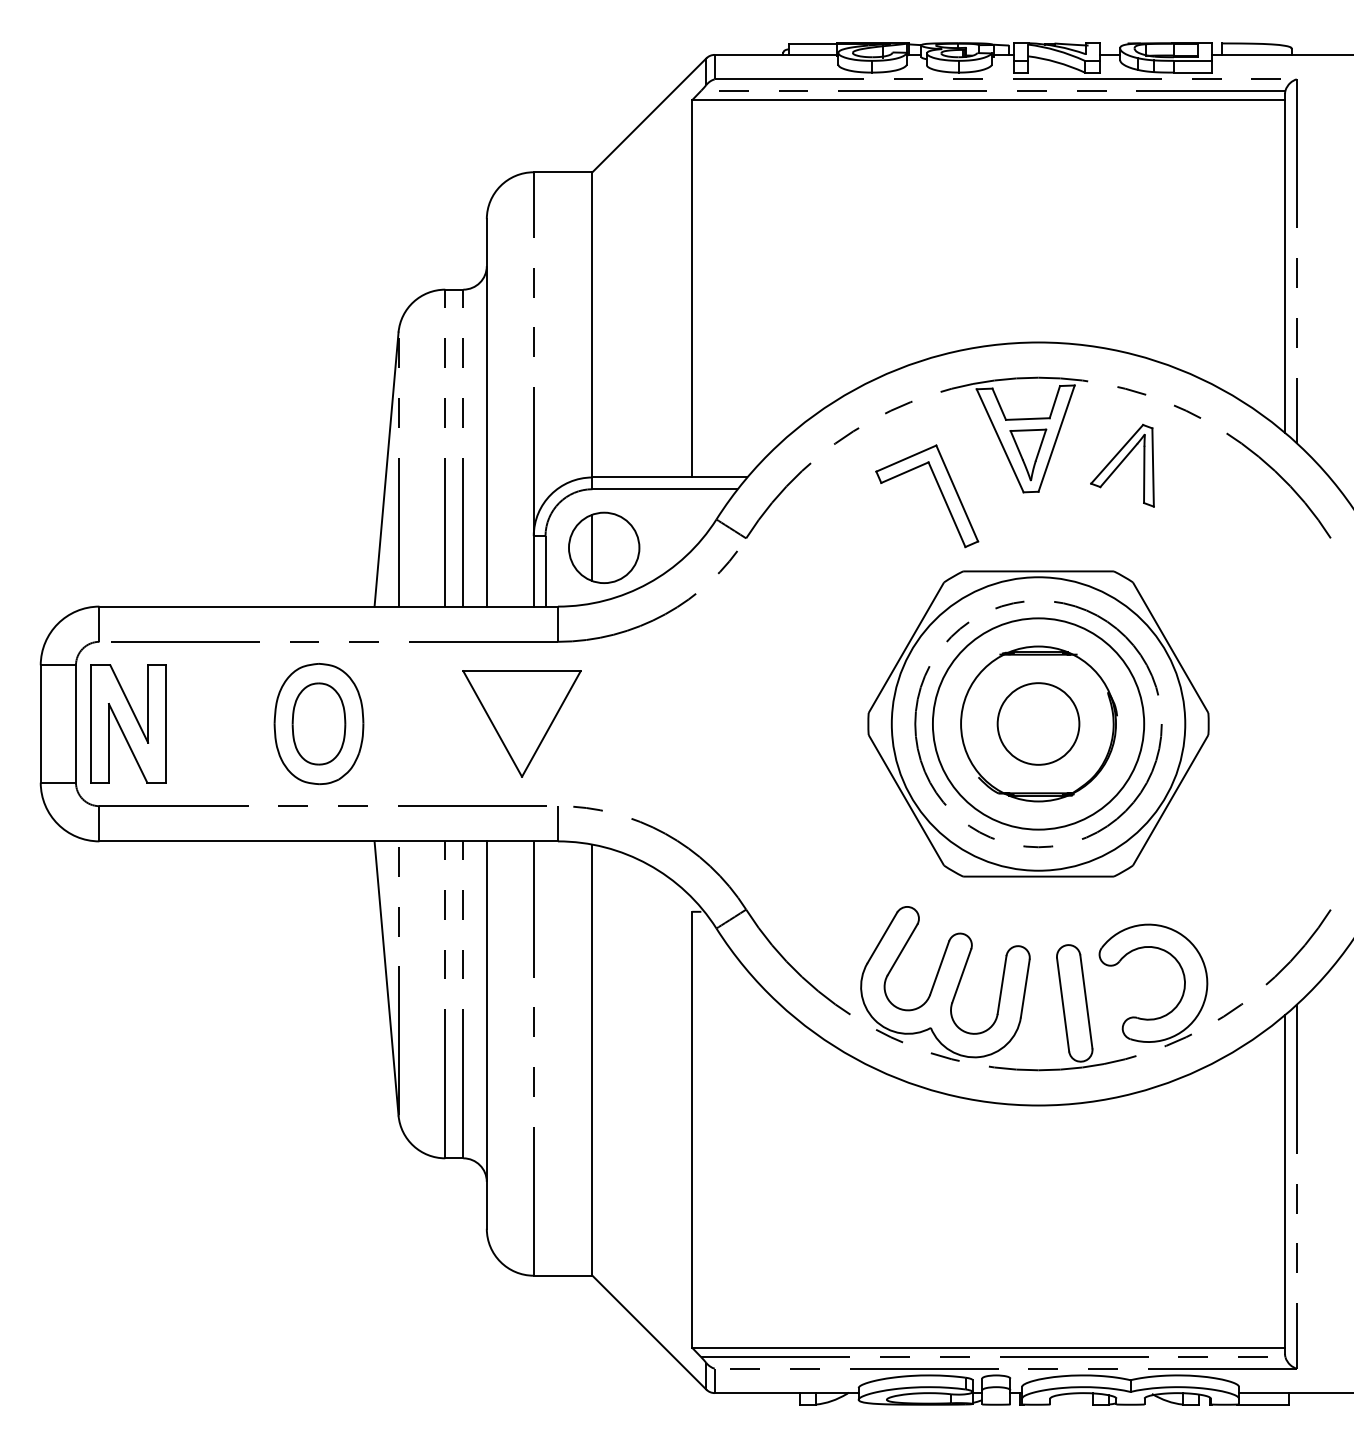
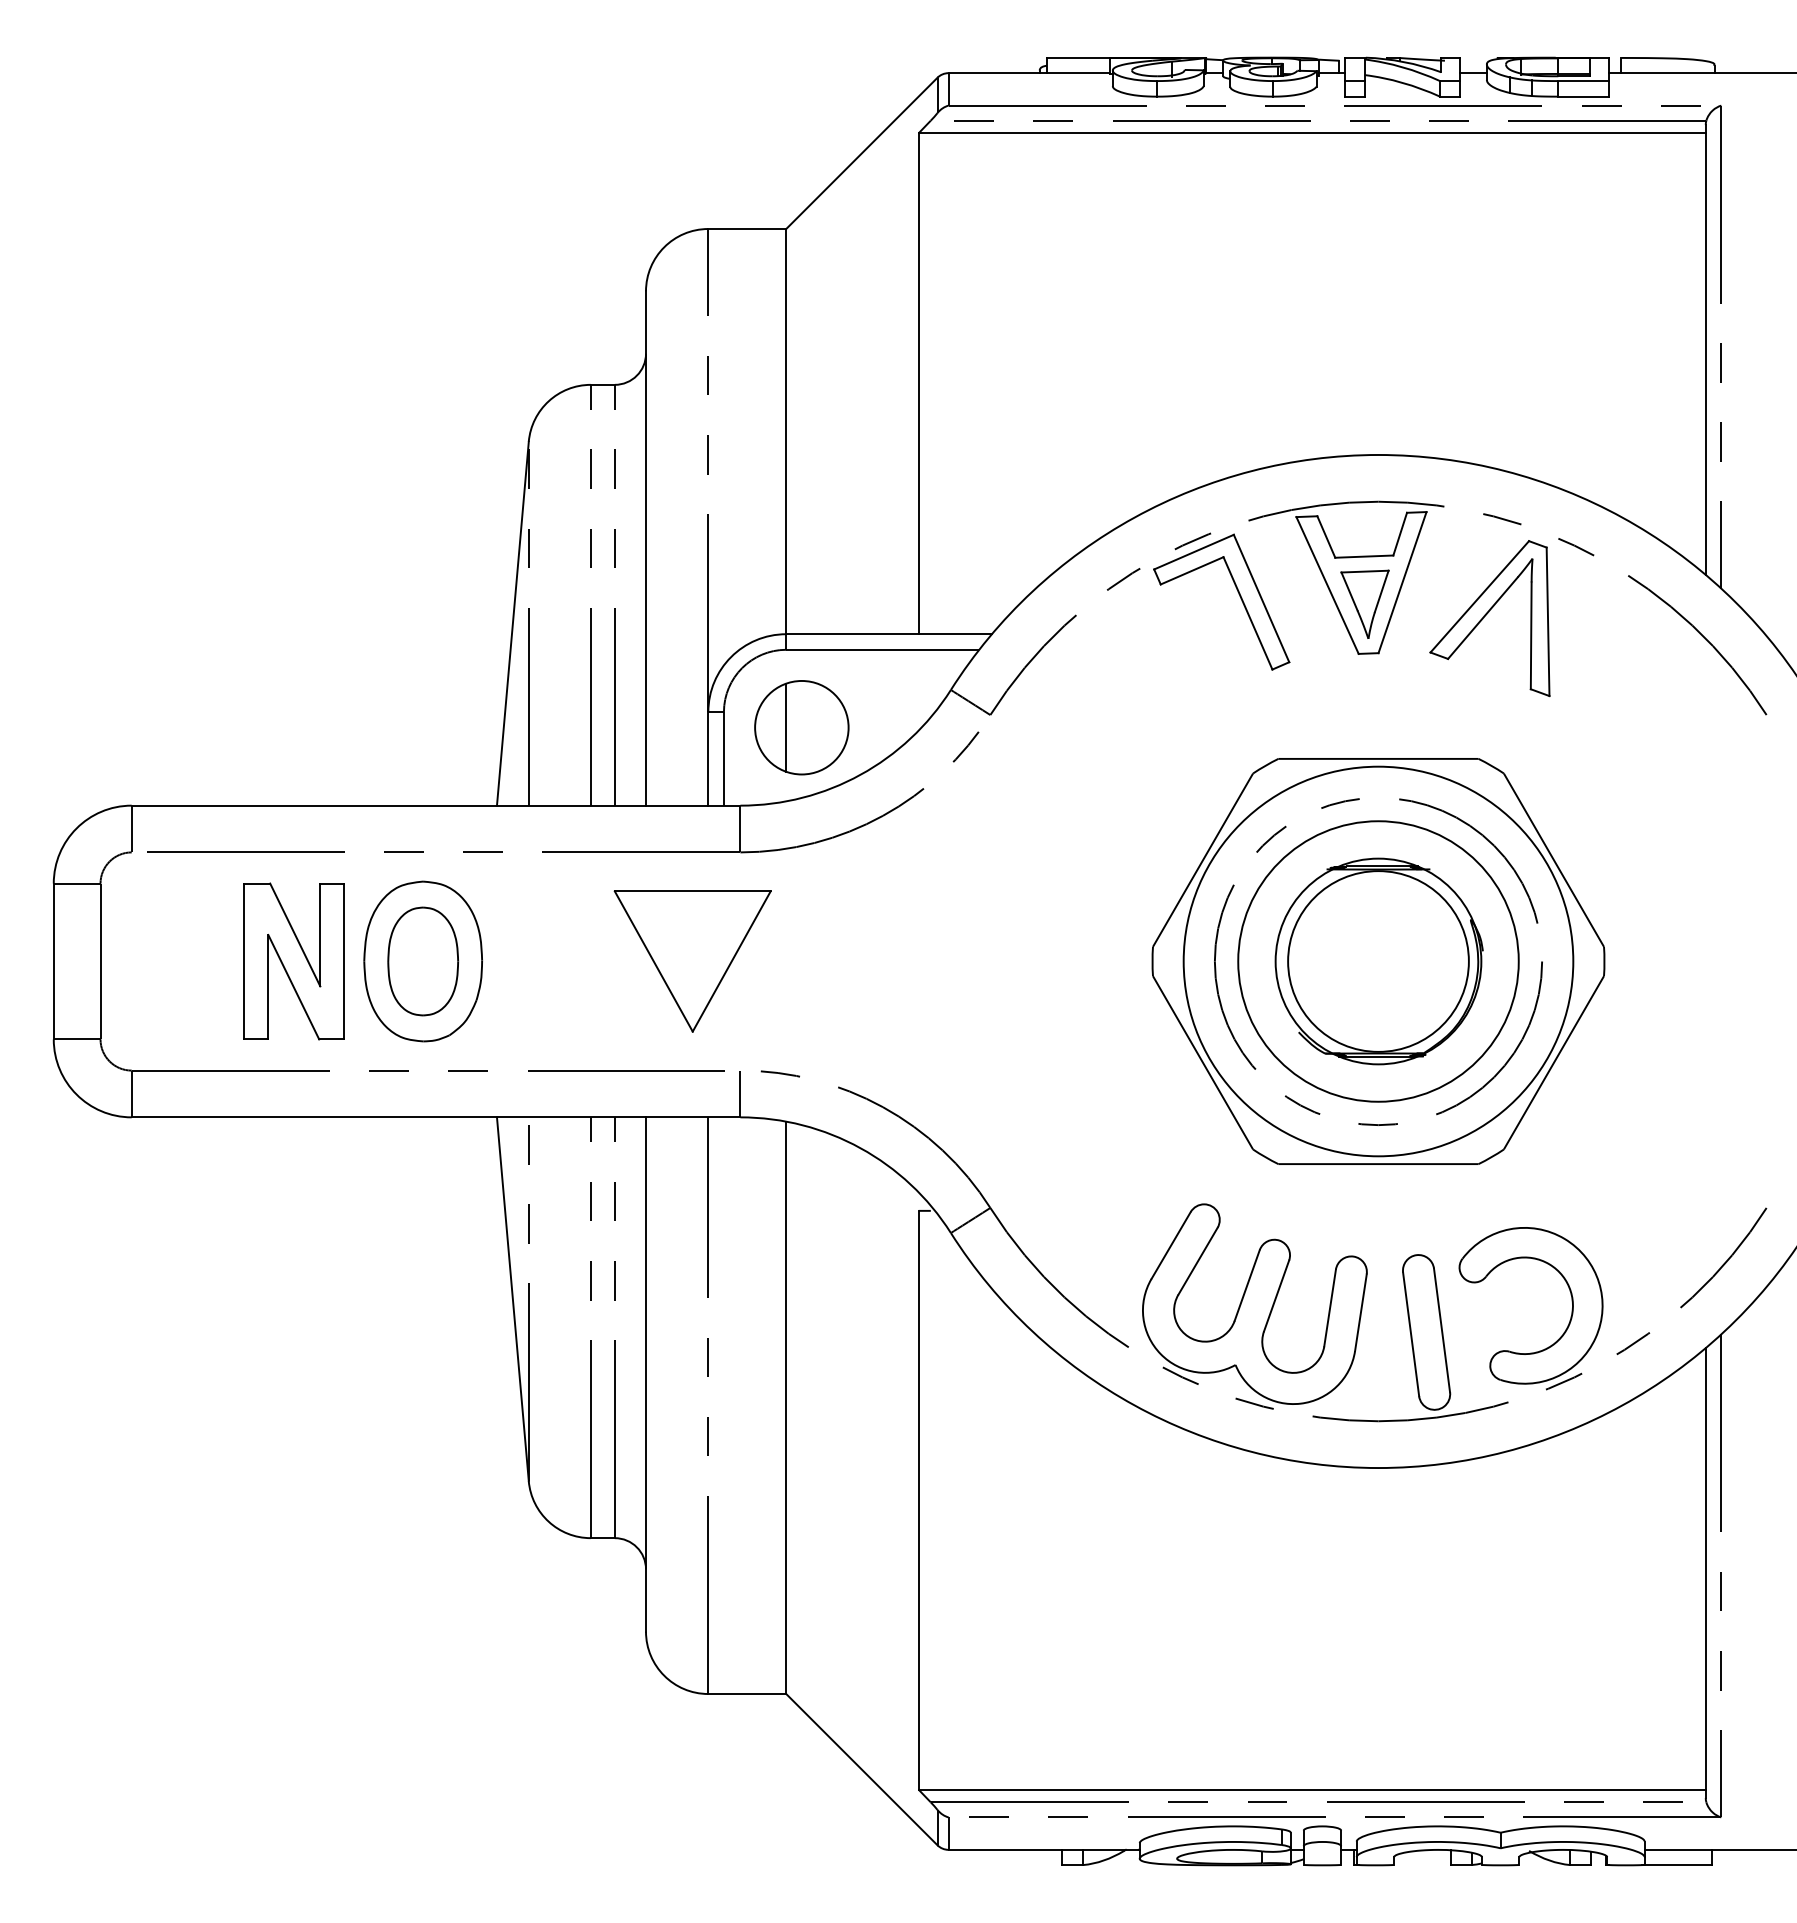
part: (1122, 465) -> (1489, 618), size x1.43
part: (939, 489) -> (1237, 592), moved
part: (127, 724) -> (293, 961), moved
circle: (1038, 724) -> (1378, 961), size x1.67

